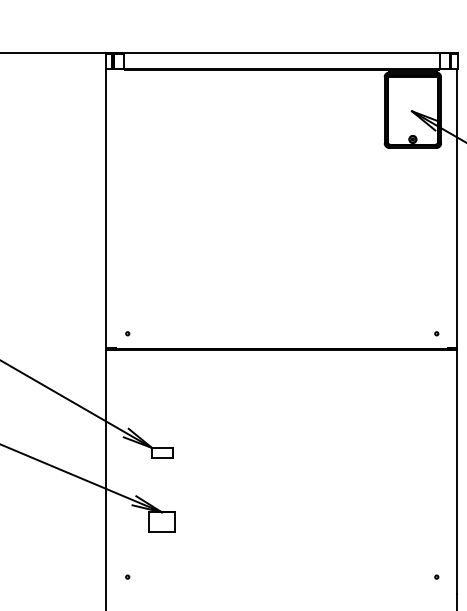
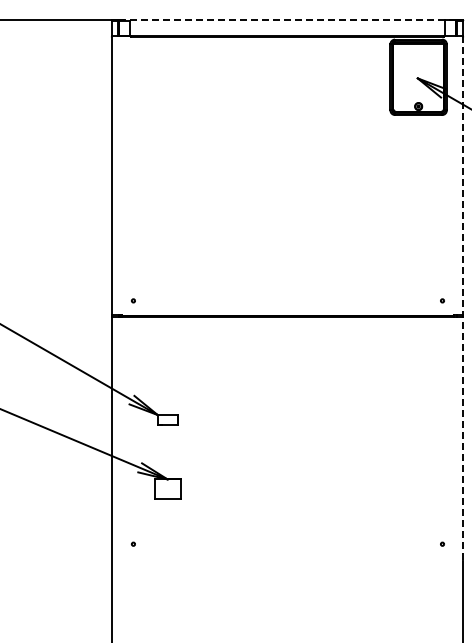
line: (281, 52) -> (287, 19), solid -> dashed
line: (456, 332) -> (462, 299), solid -> dashed

